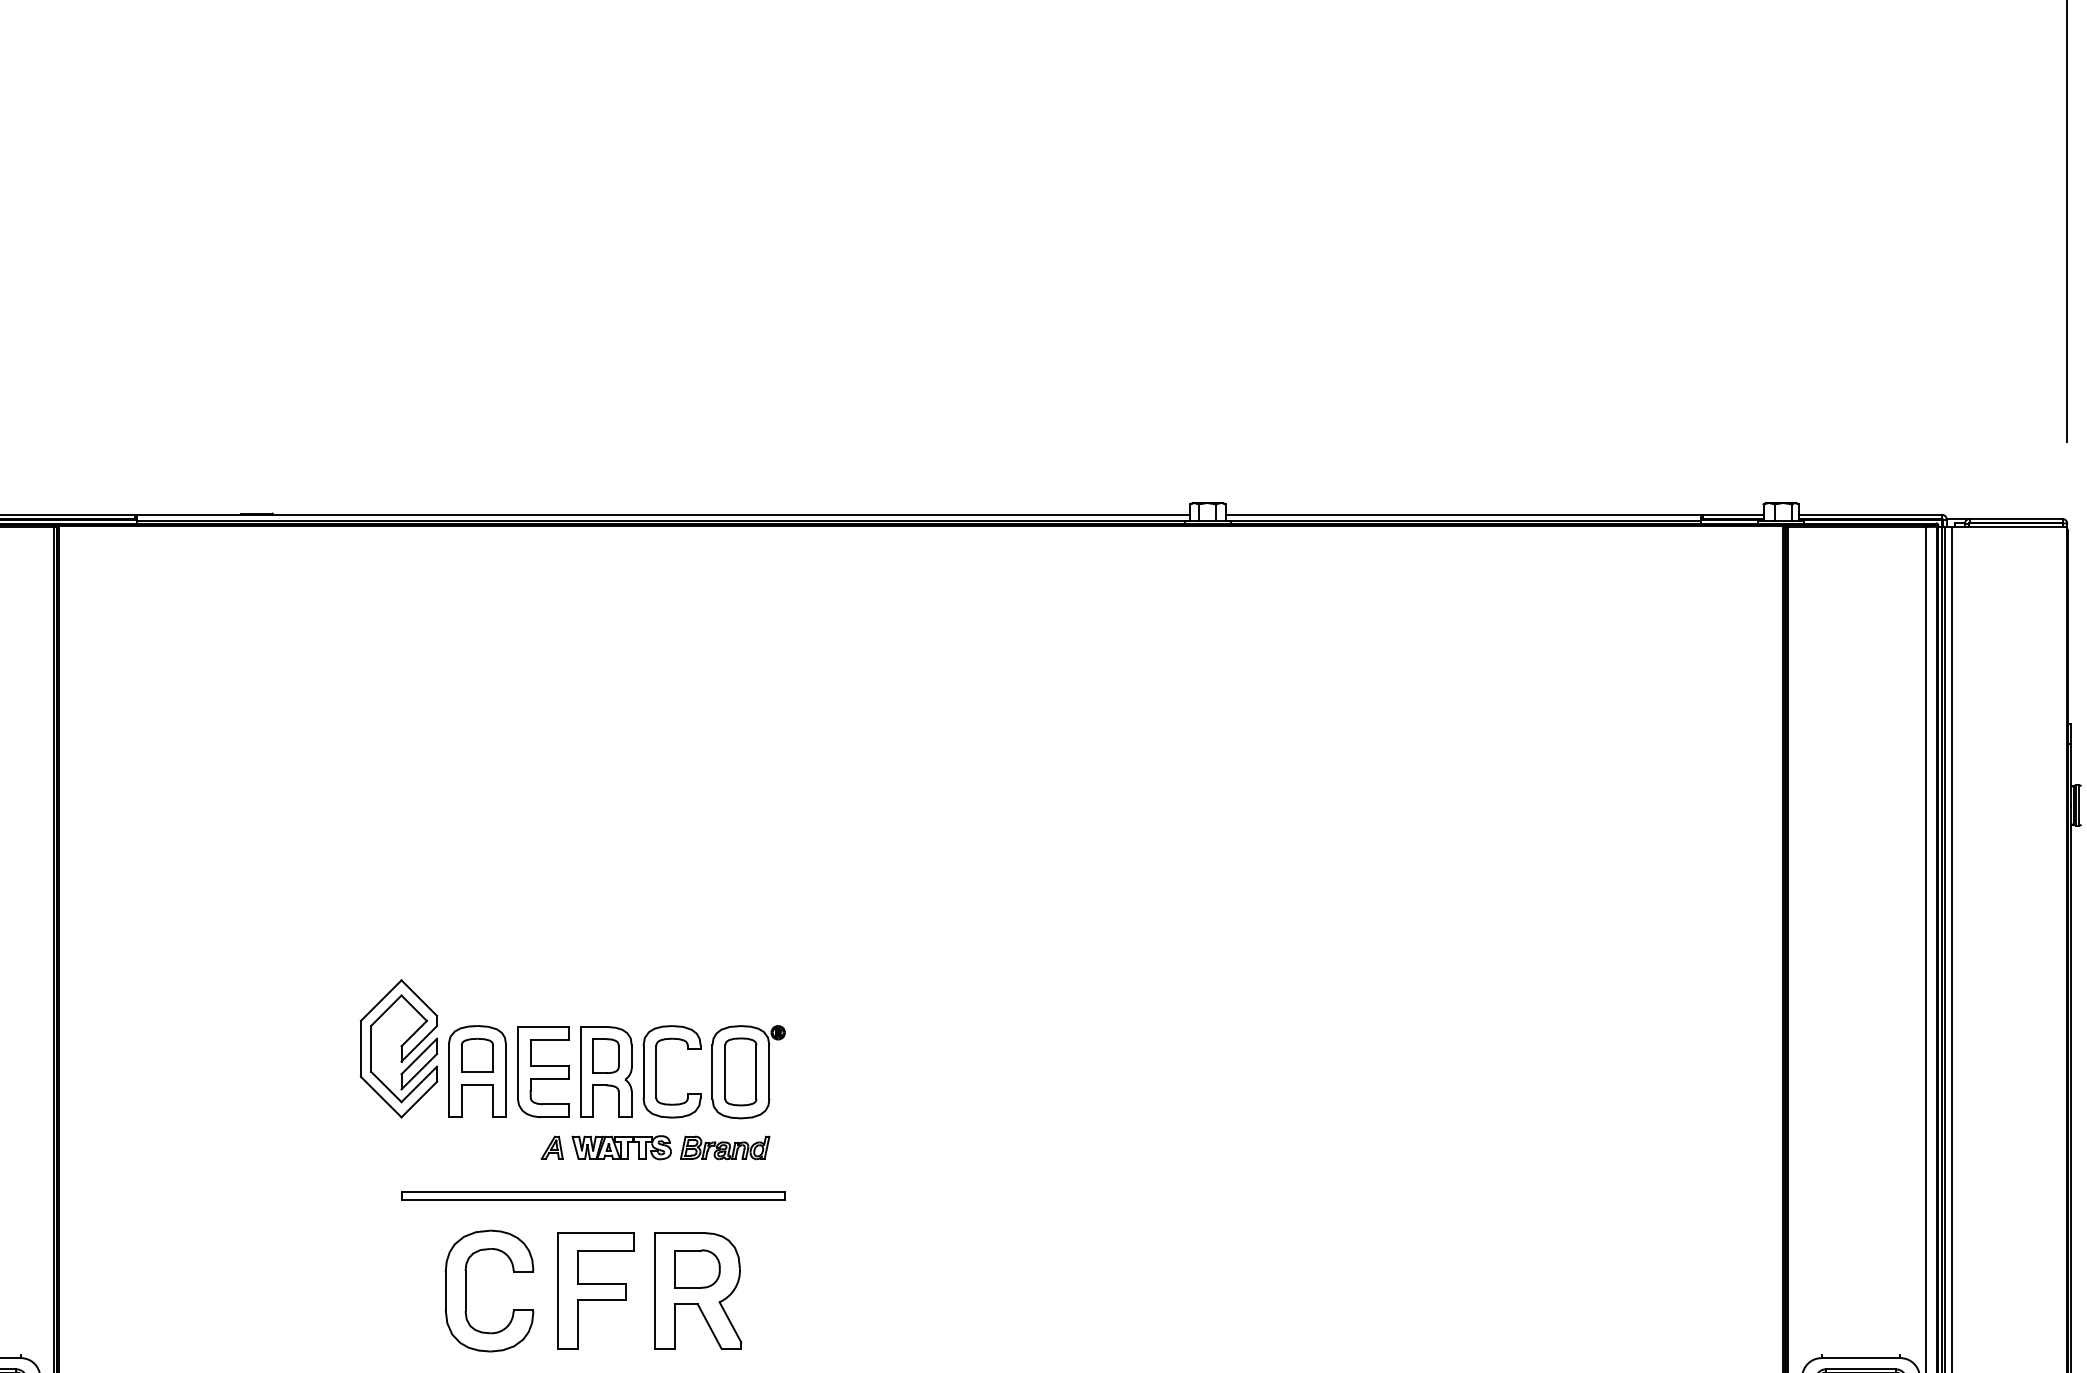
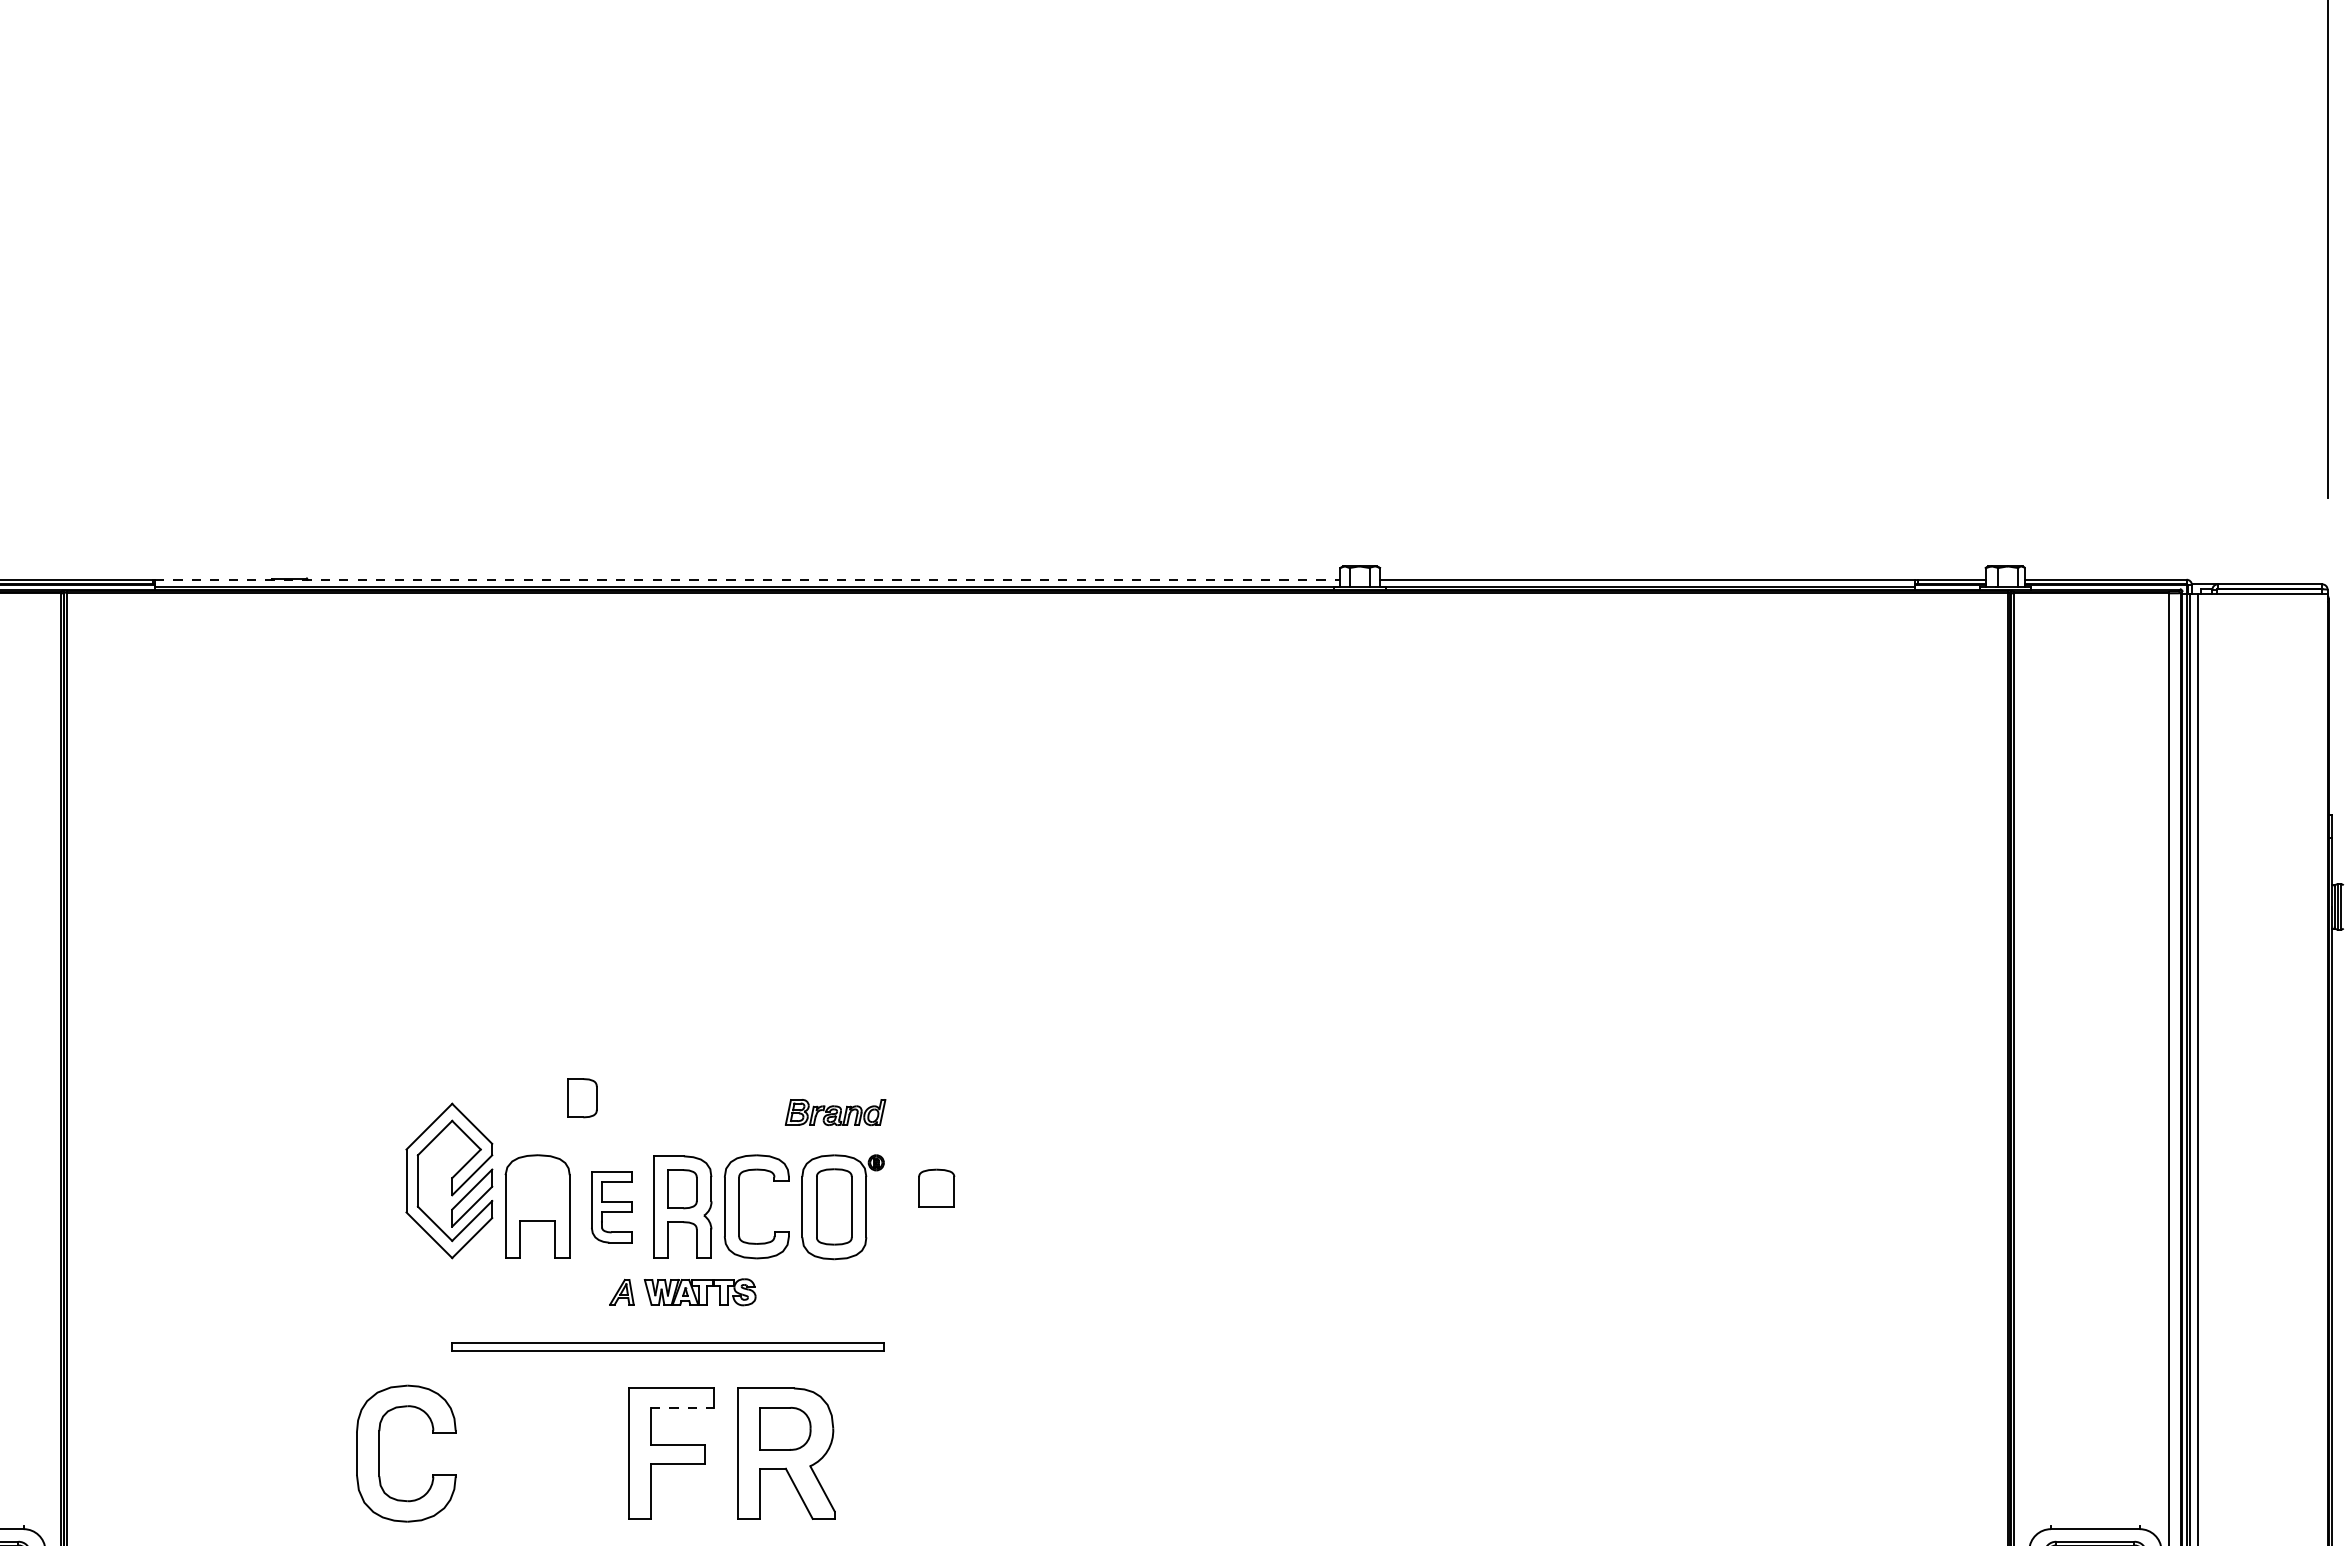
line: (663, 514) -> (747, 579), solid -> dashed
part: (517, 975) -> (582, 1098), added
part: (477, 1054) -> (936, 1187), moved
part: (542, 1071) -> (611, 1206), size x0.7
part: (725, 1147) -> (835, 1112), moved
line: (606, 1250) -> (682, 1408), solid -> dashed
part: (465, 1290) -> (379, 1453), moved

